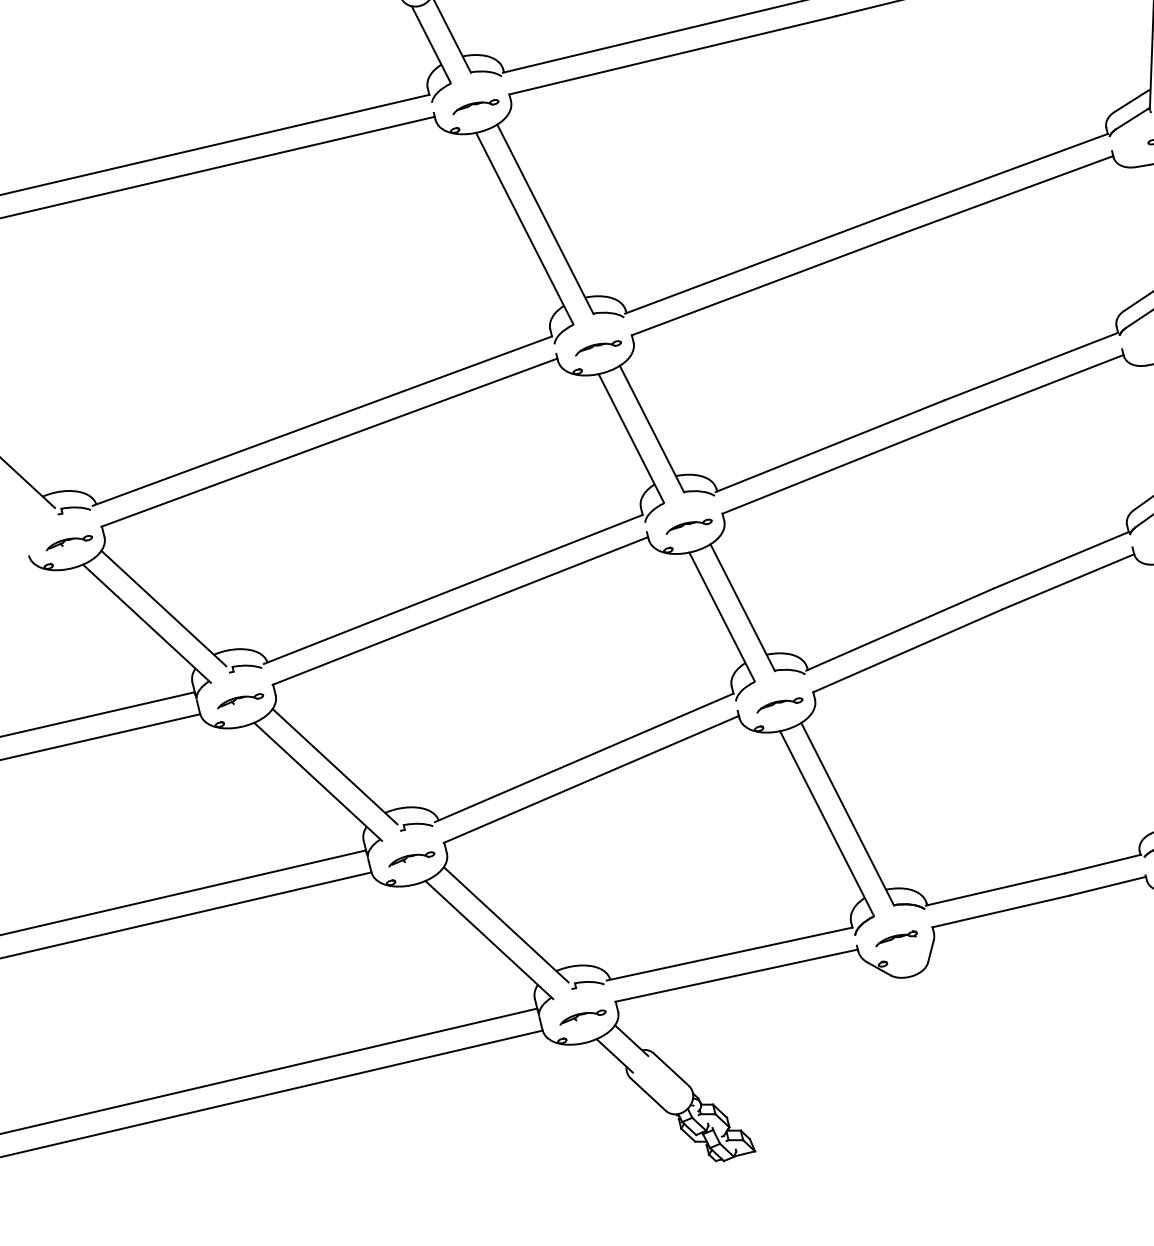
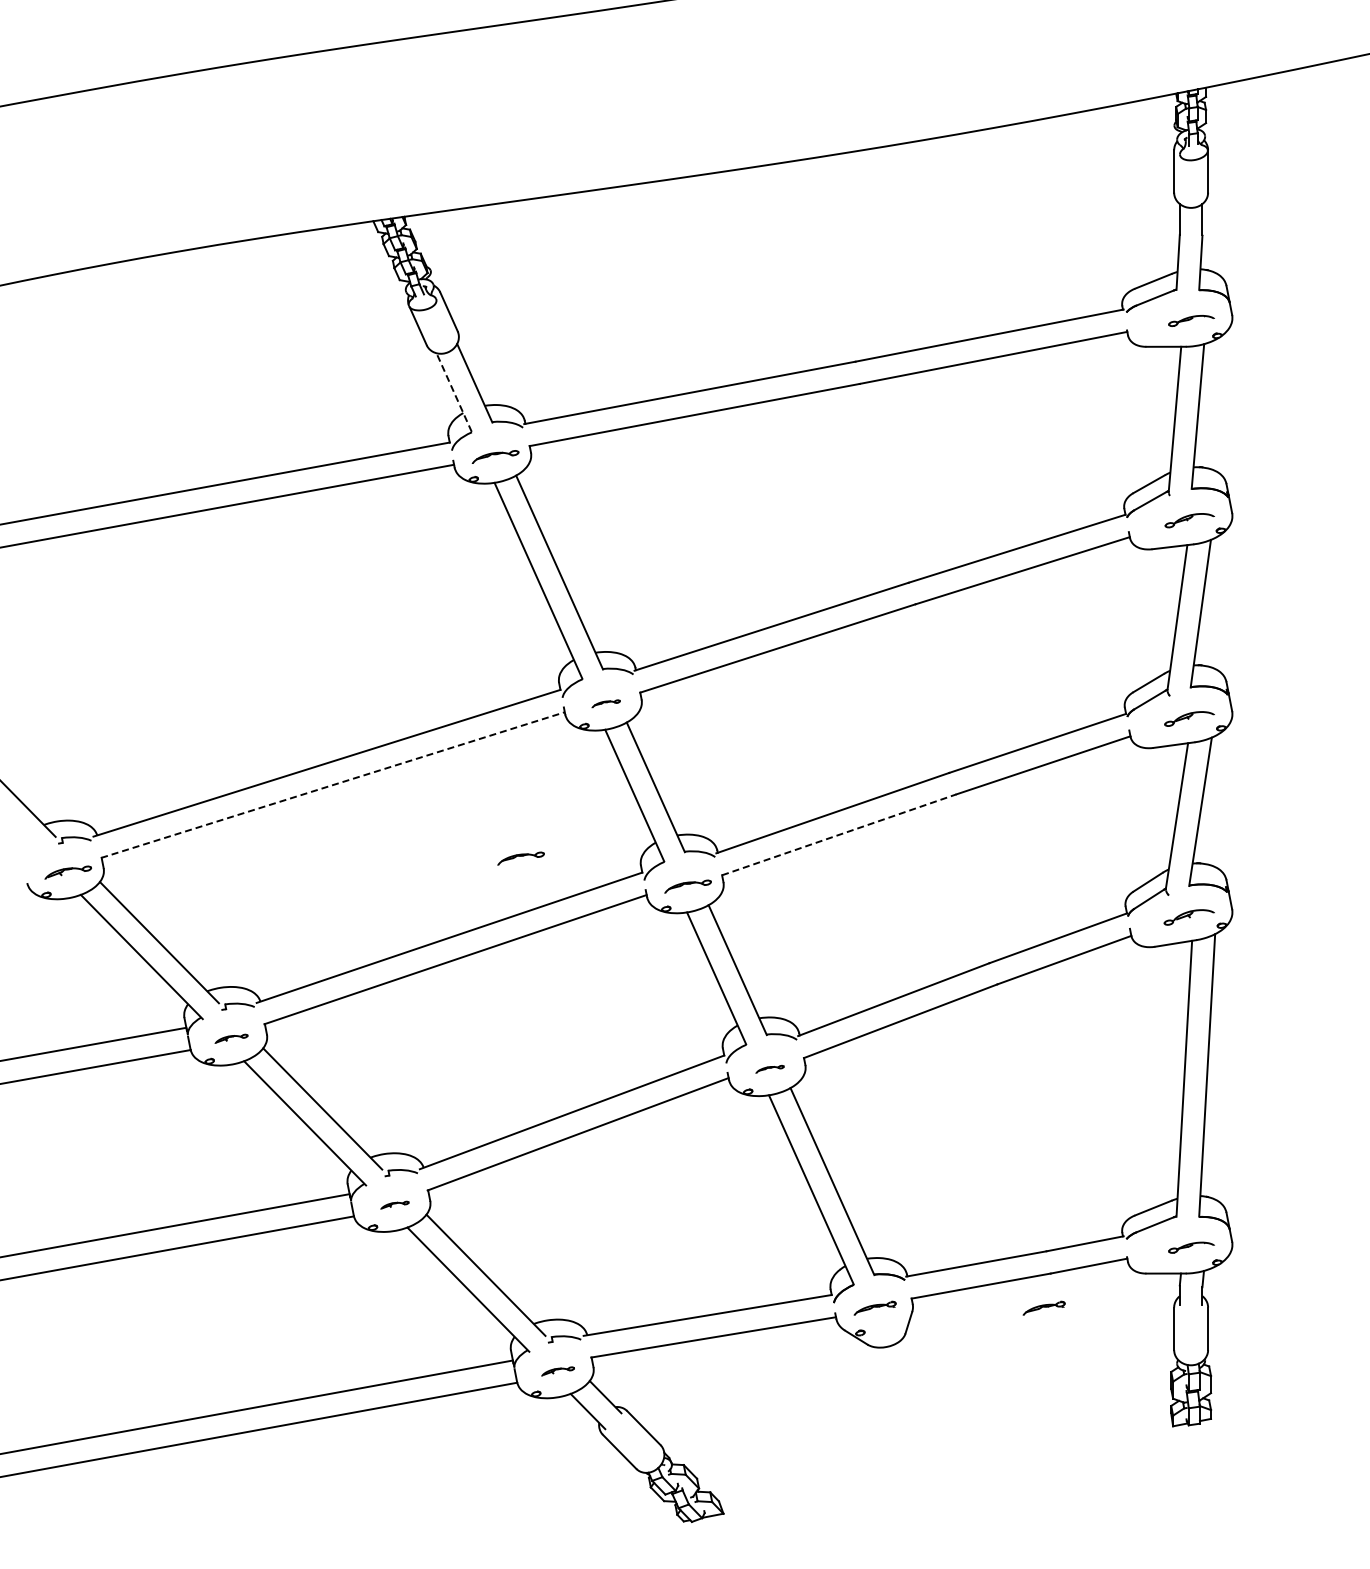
line: (430, 44) -> (453, 392), solid -> dashed
part: (597, 347) -> (605, 703), size x0.6
line: (329, 442) -> (333, 784), solid -> dashed
line: (837, 467) -> (839, 834), solid -> dashed
part: (520, 506) -> (520, 858), added
part: (240, 700) -> (231, 1038), size x0.7
part: (779, 705) -> (769, 1069), size x0.6
part: (411, 859) -> (394, 1205), size x0.6
part: (1064, 929) -> (1043, 1307), added
part: (582, 1017) -> (557, 1371), size x0.7

